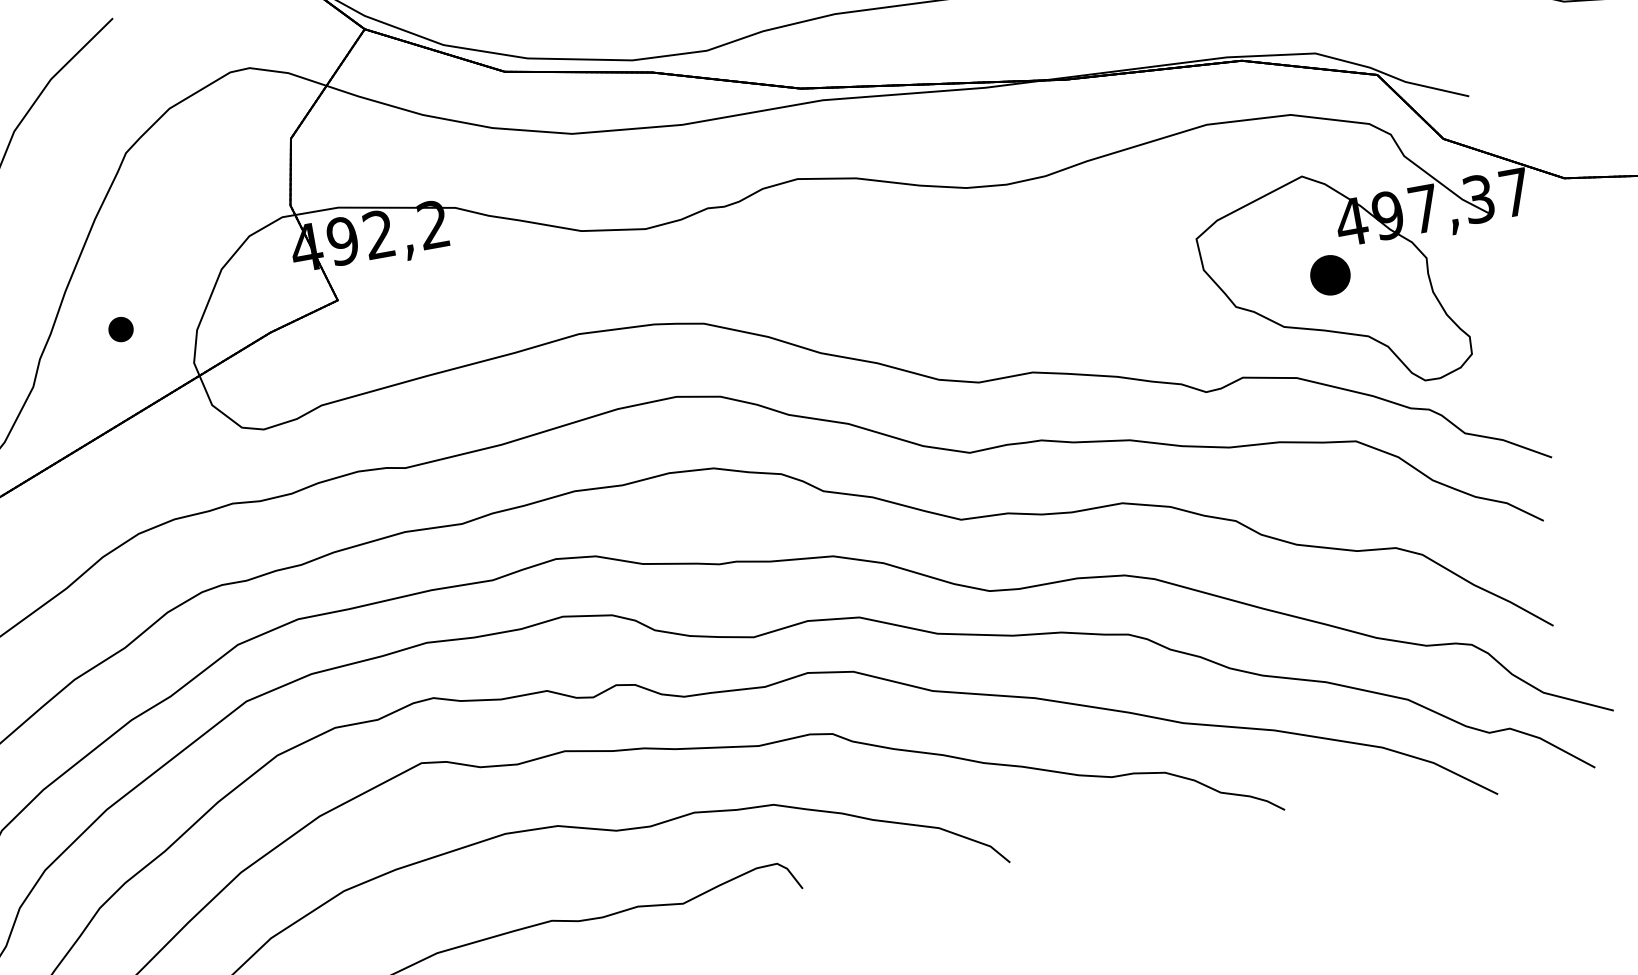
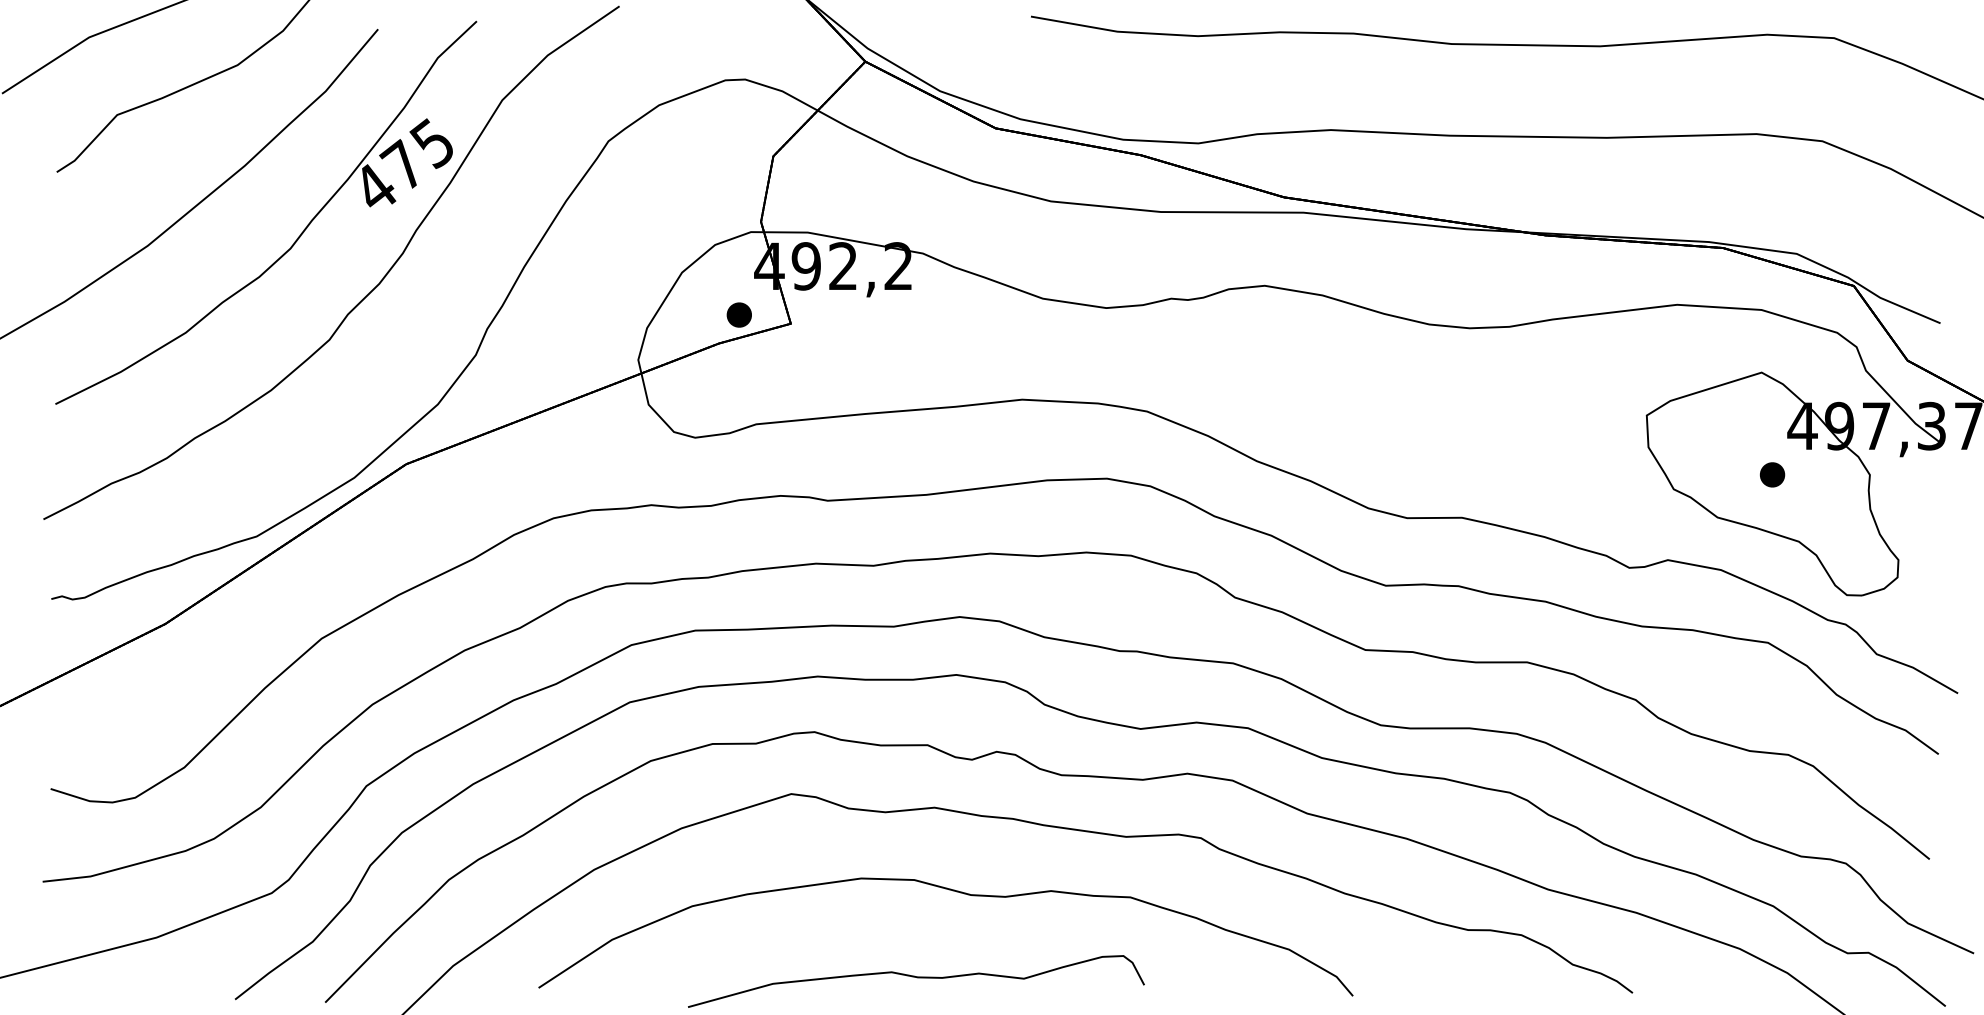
part: (1330, 274) -> (1772, 474), size x0.62
part: (120, 329) -> (738, 314), moved

